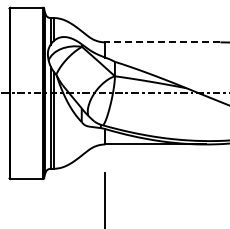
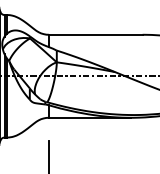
line: (162, 42) -> (95, 34), dashed -> solid

